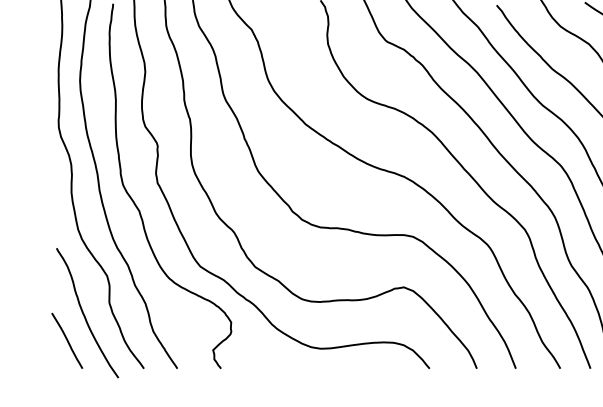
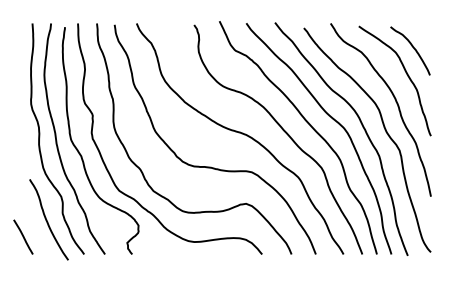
line: (67, 339) -> (23, 236), moved

